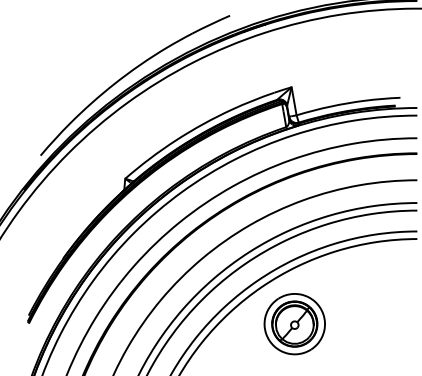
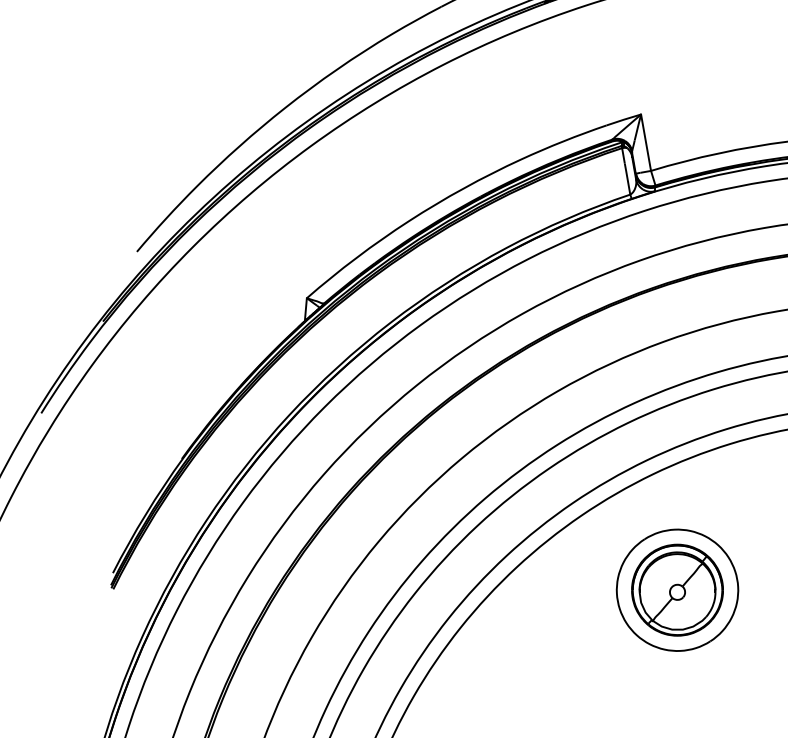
part: (294, 324) -> (676, 590), moved

